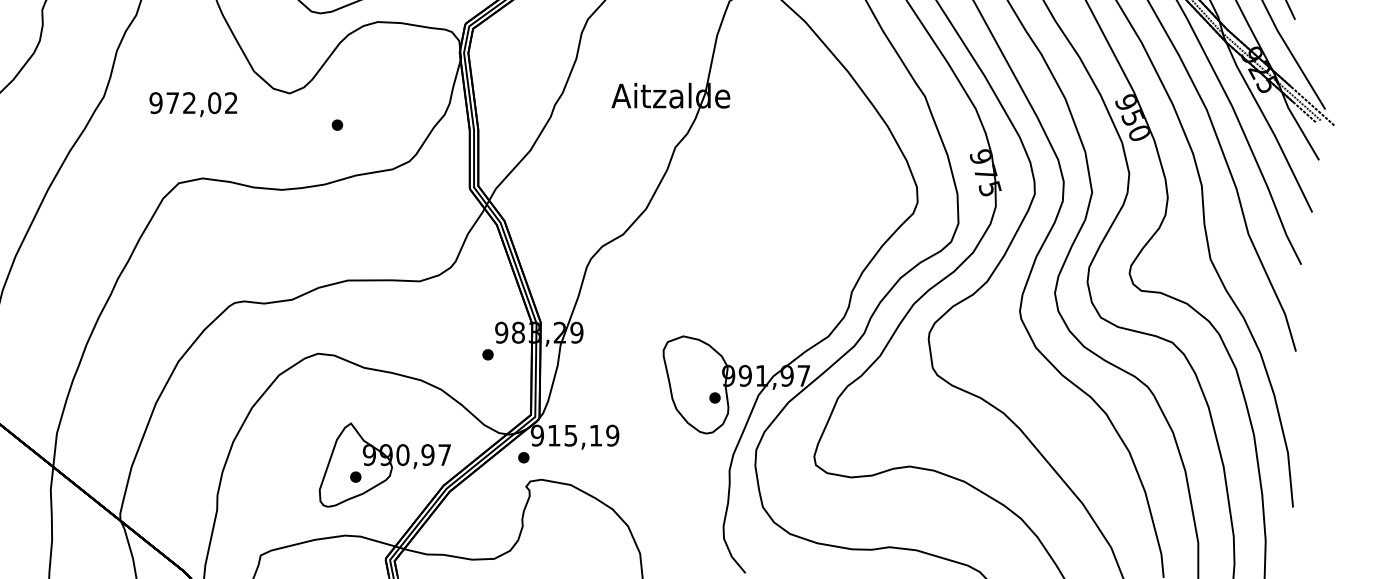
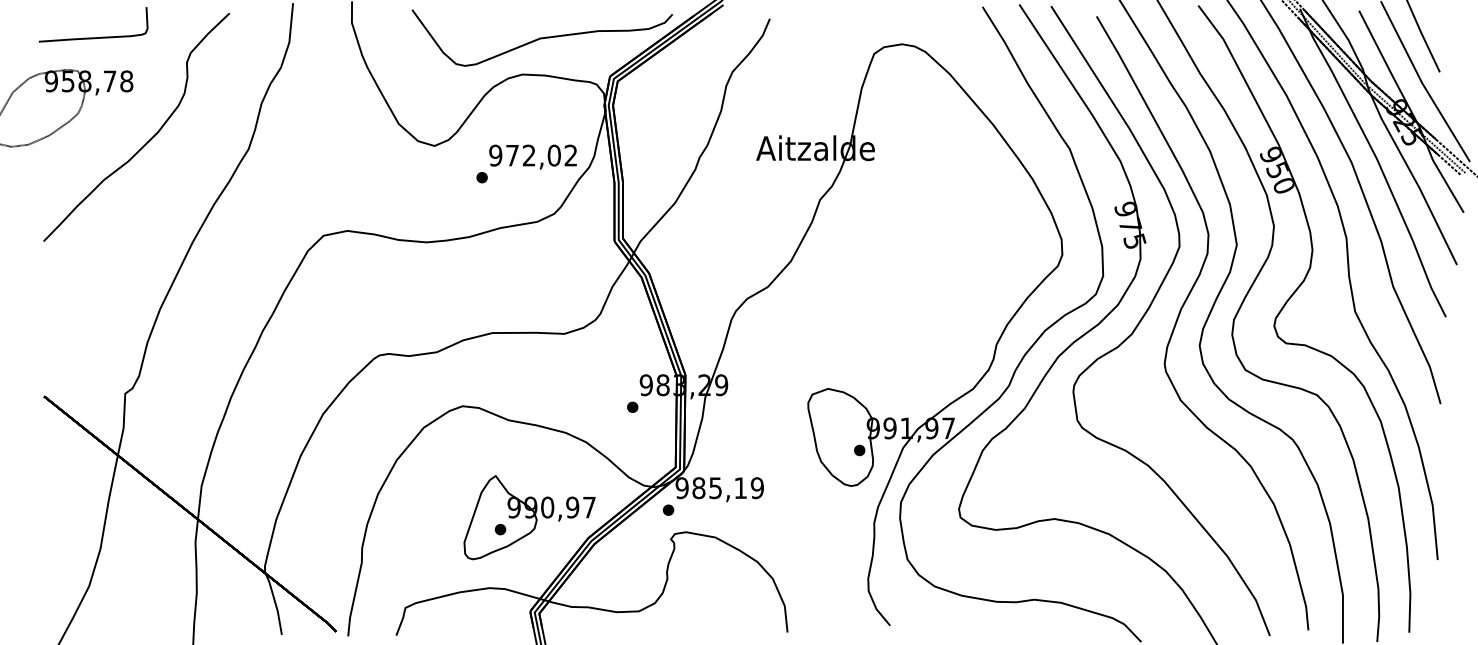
text: (192, 104) -> (532, 156), moved
text: (553, 436) -> (698, 488), 915,19 -> 985,19

